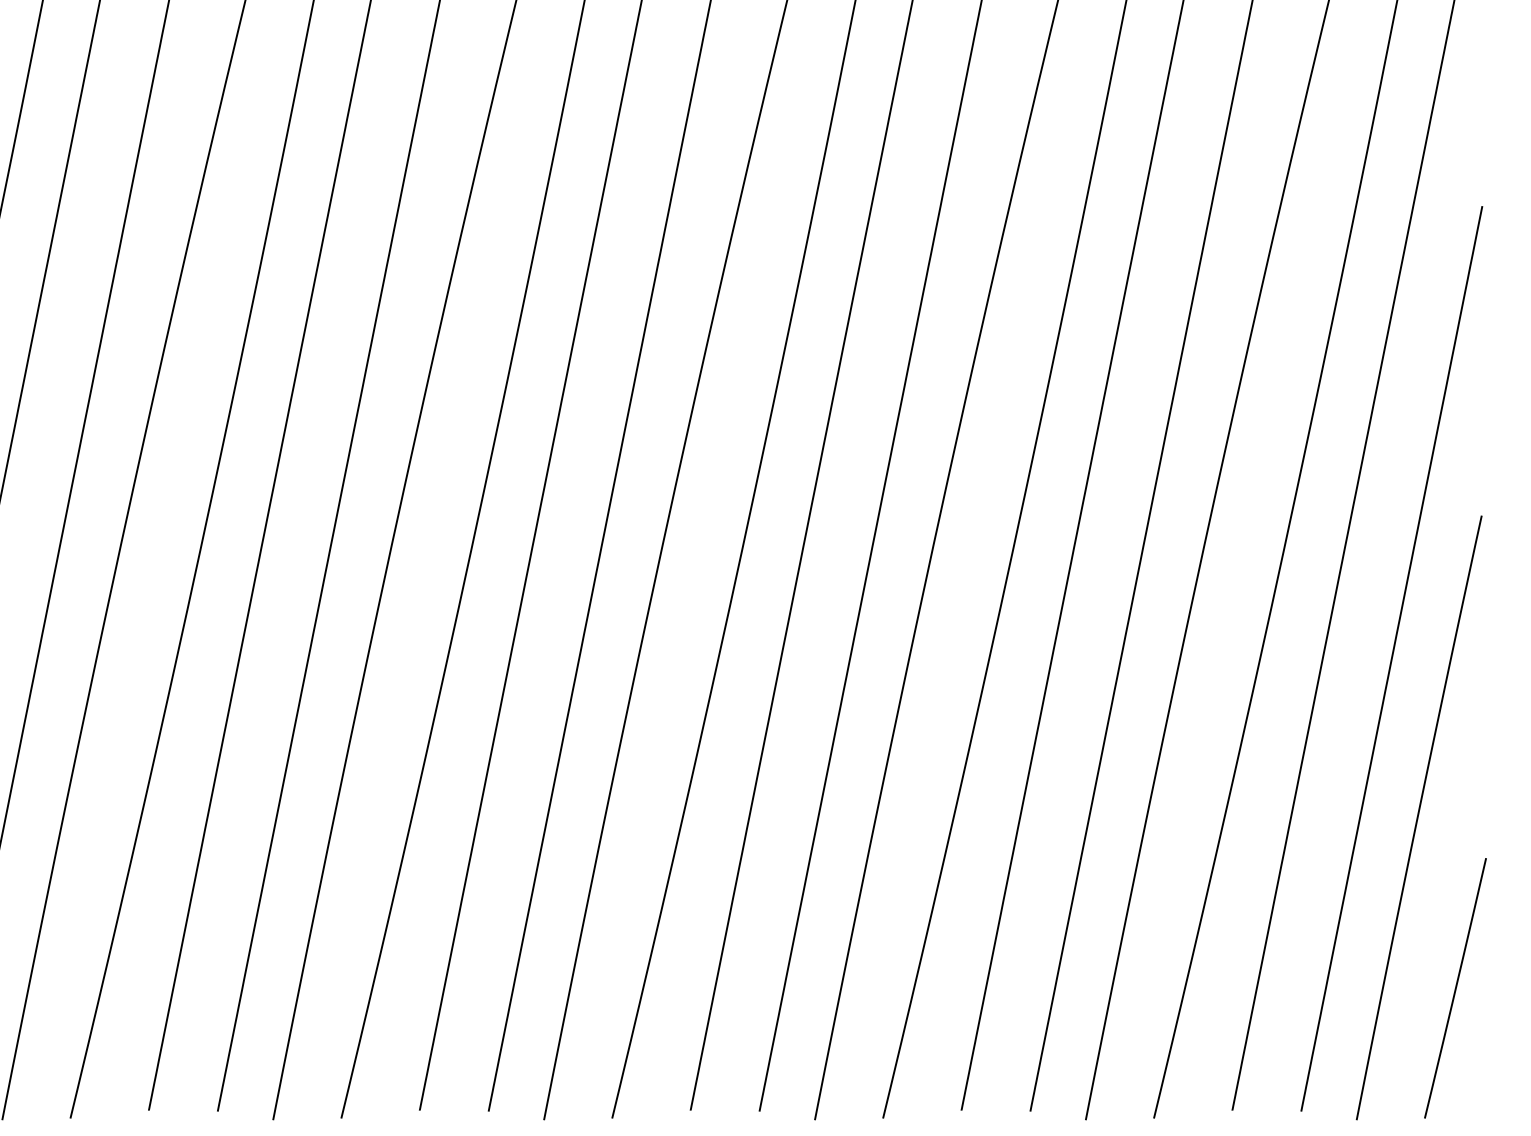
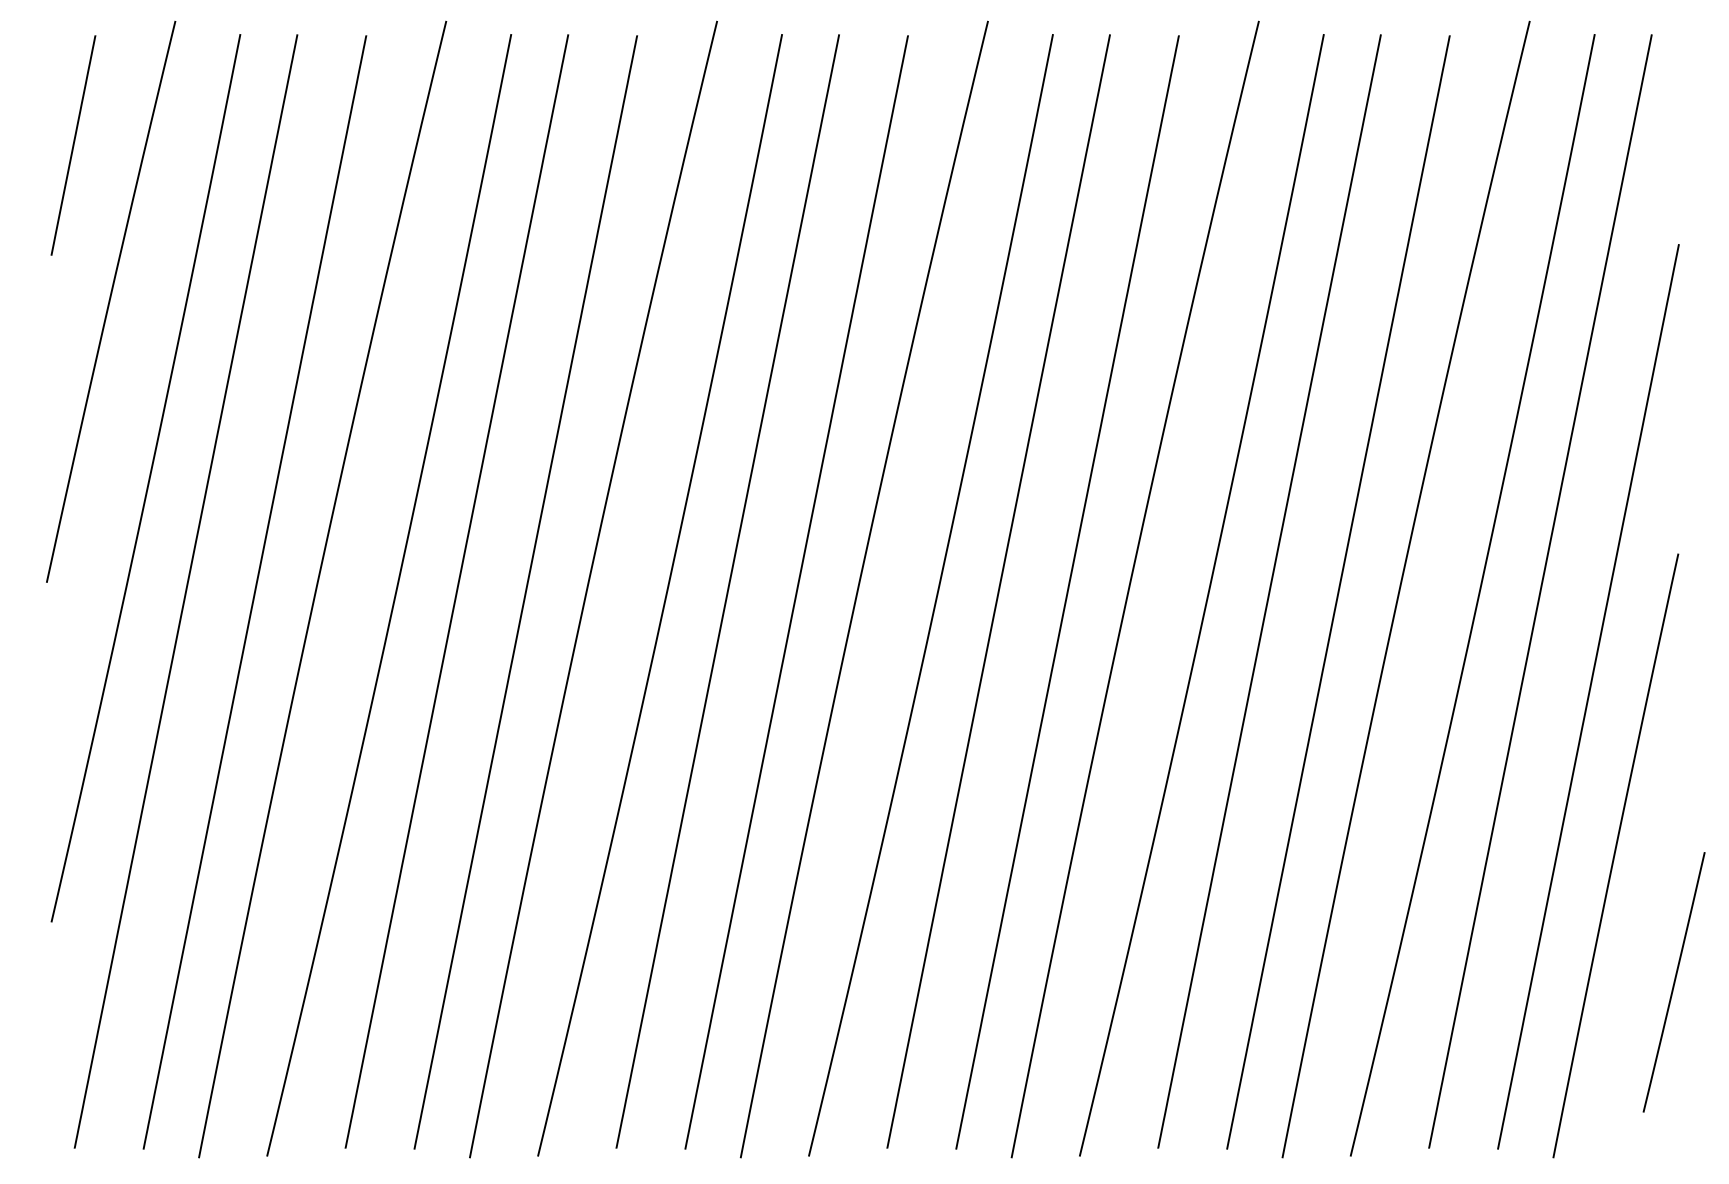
line: (1454, 988) -> (1673, 982), moved

